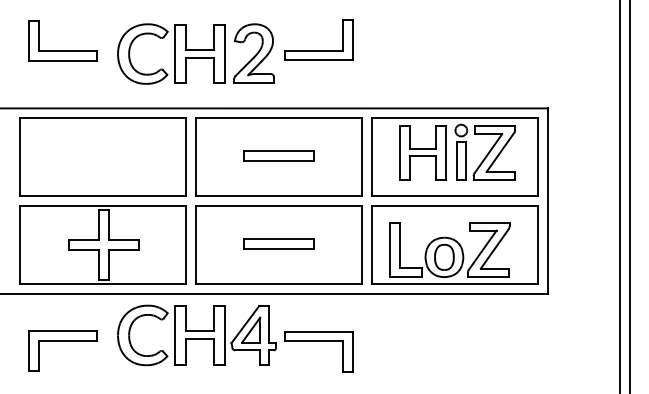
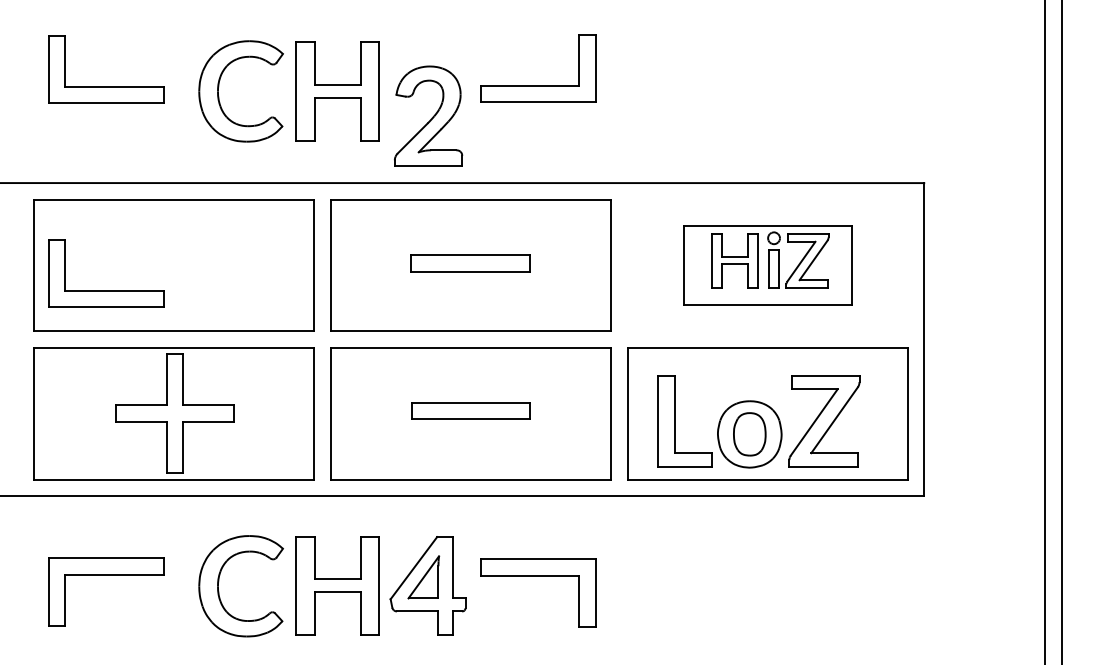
part: (253, 53) -> (427, 115), moved
part: (454, 156) -> (766, 264), size x0.6
part: (62, 171) -> (105, 289), added
part: (196, 335) -> (331, 586), moved

